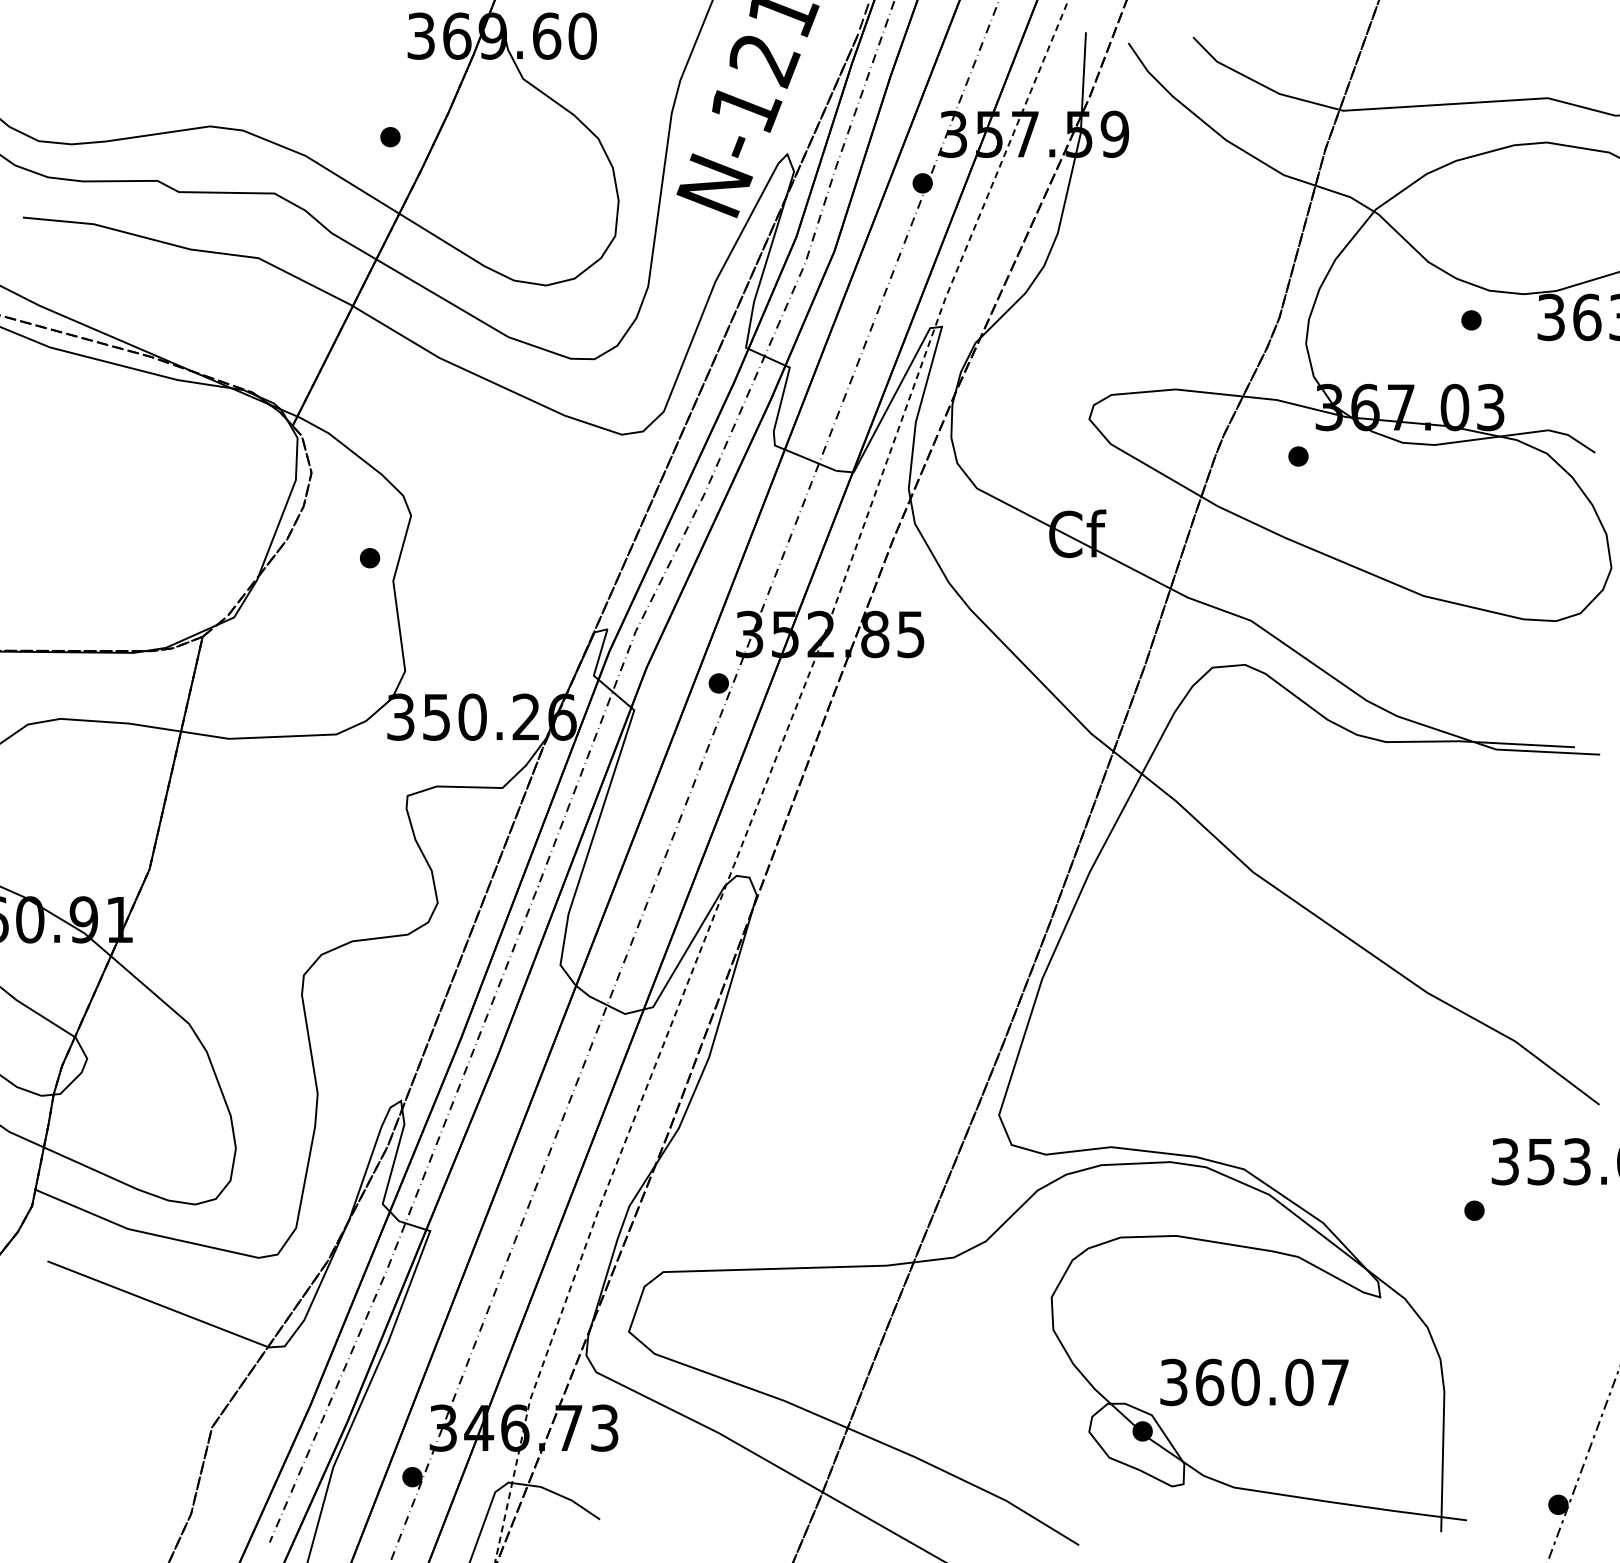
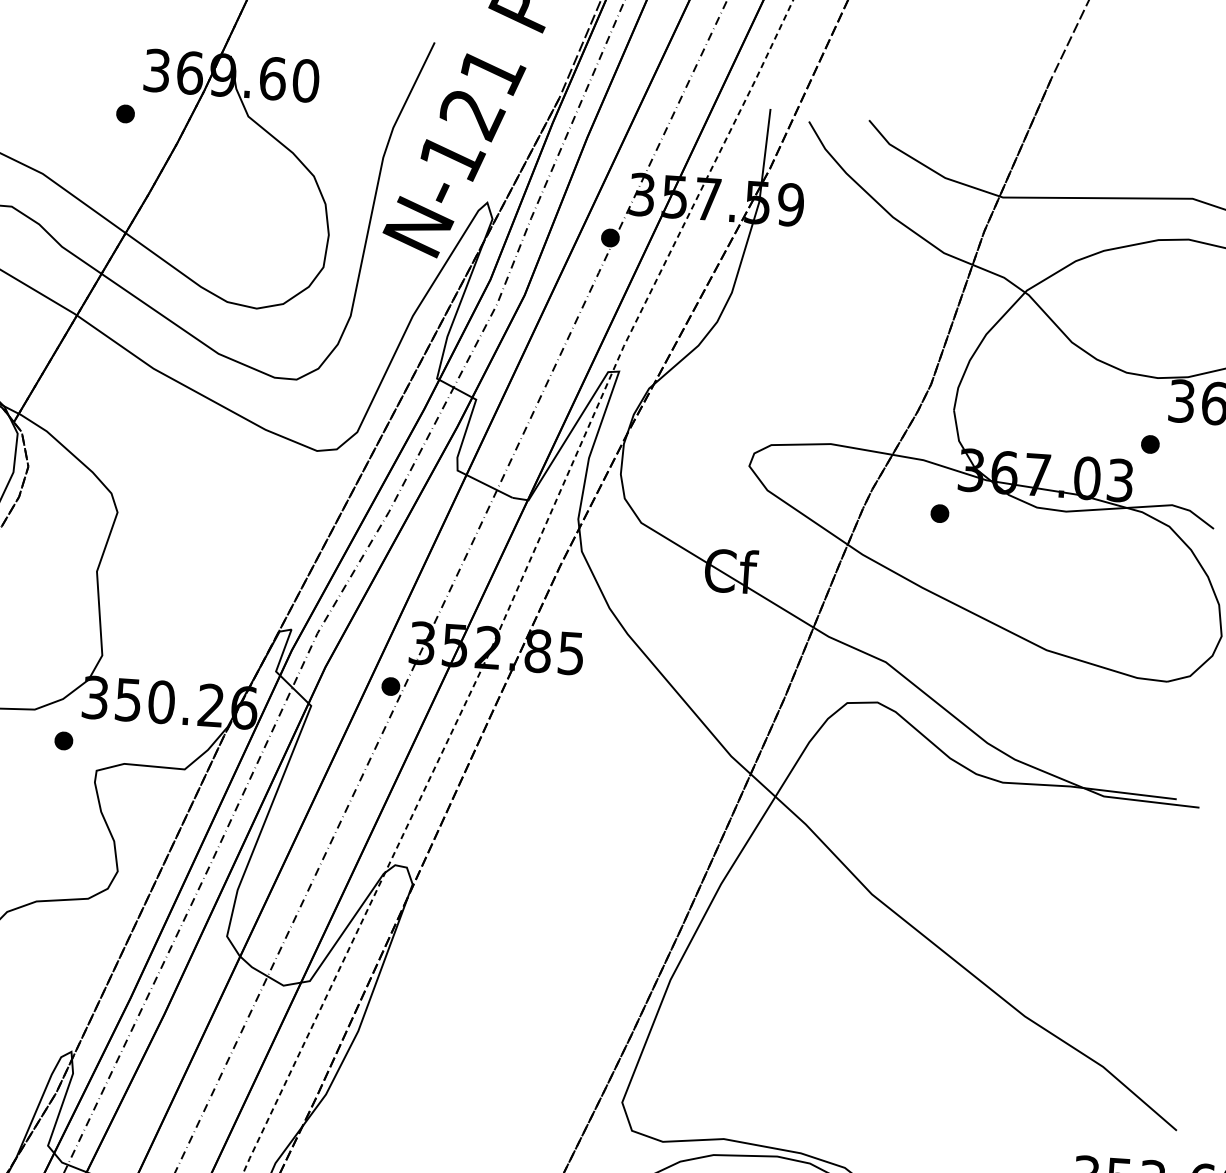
part: (390, 137) -> (125, 114), moved
part: (1471, 320) -> (1150, 444), moved
part: (370, 558) -> (64, 741), moved

